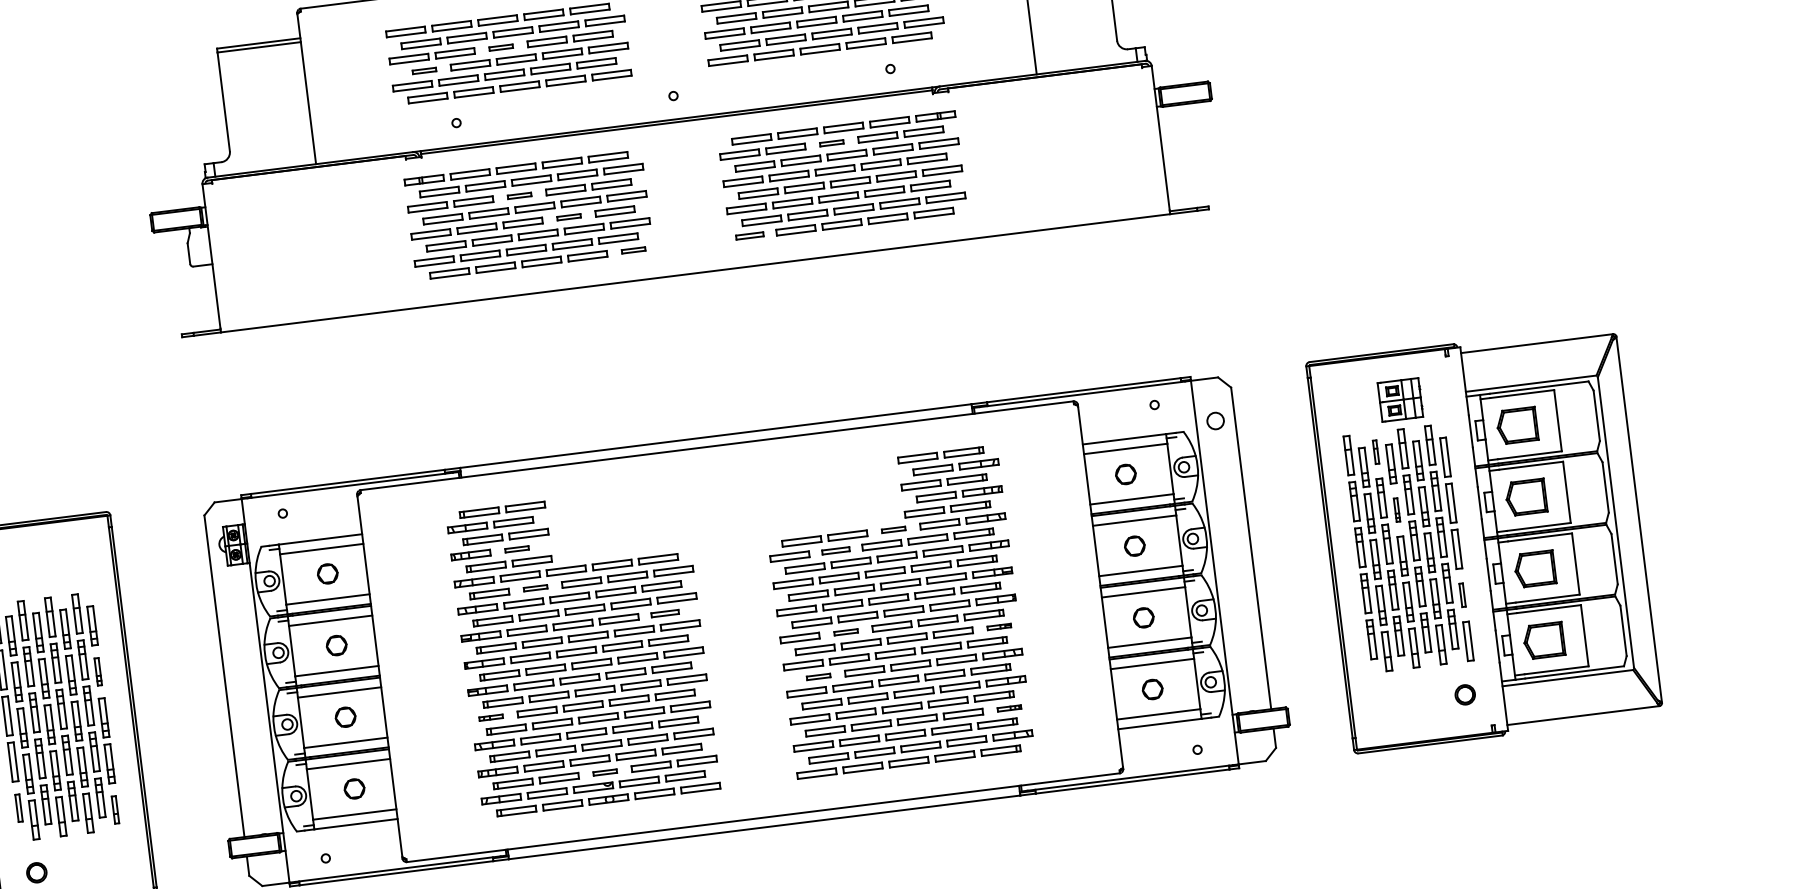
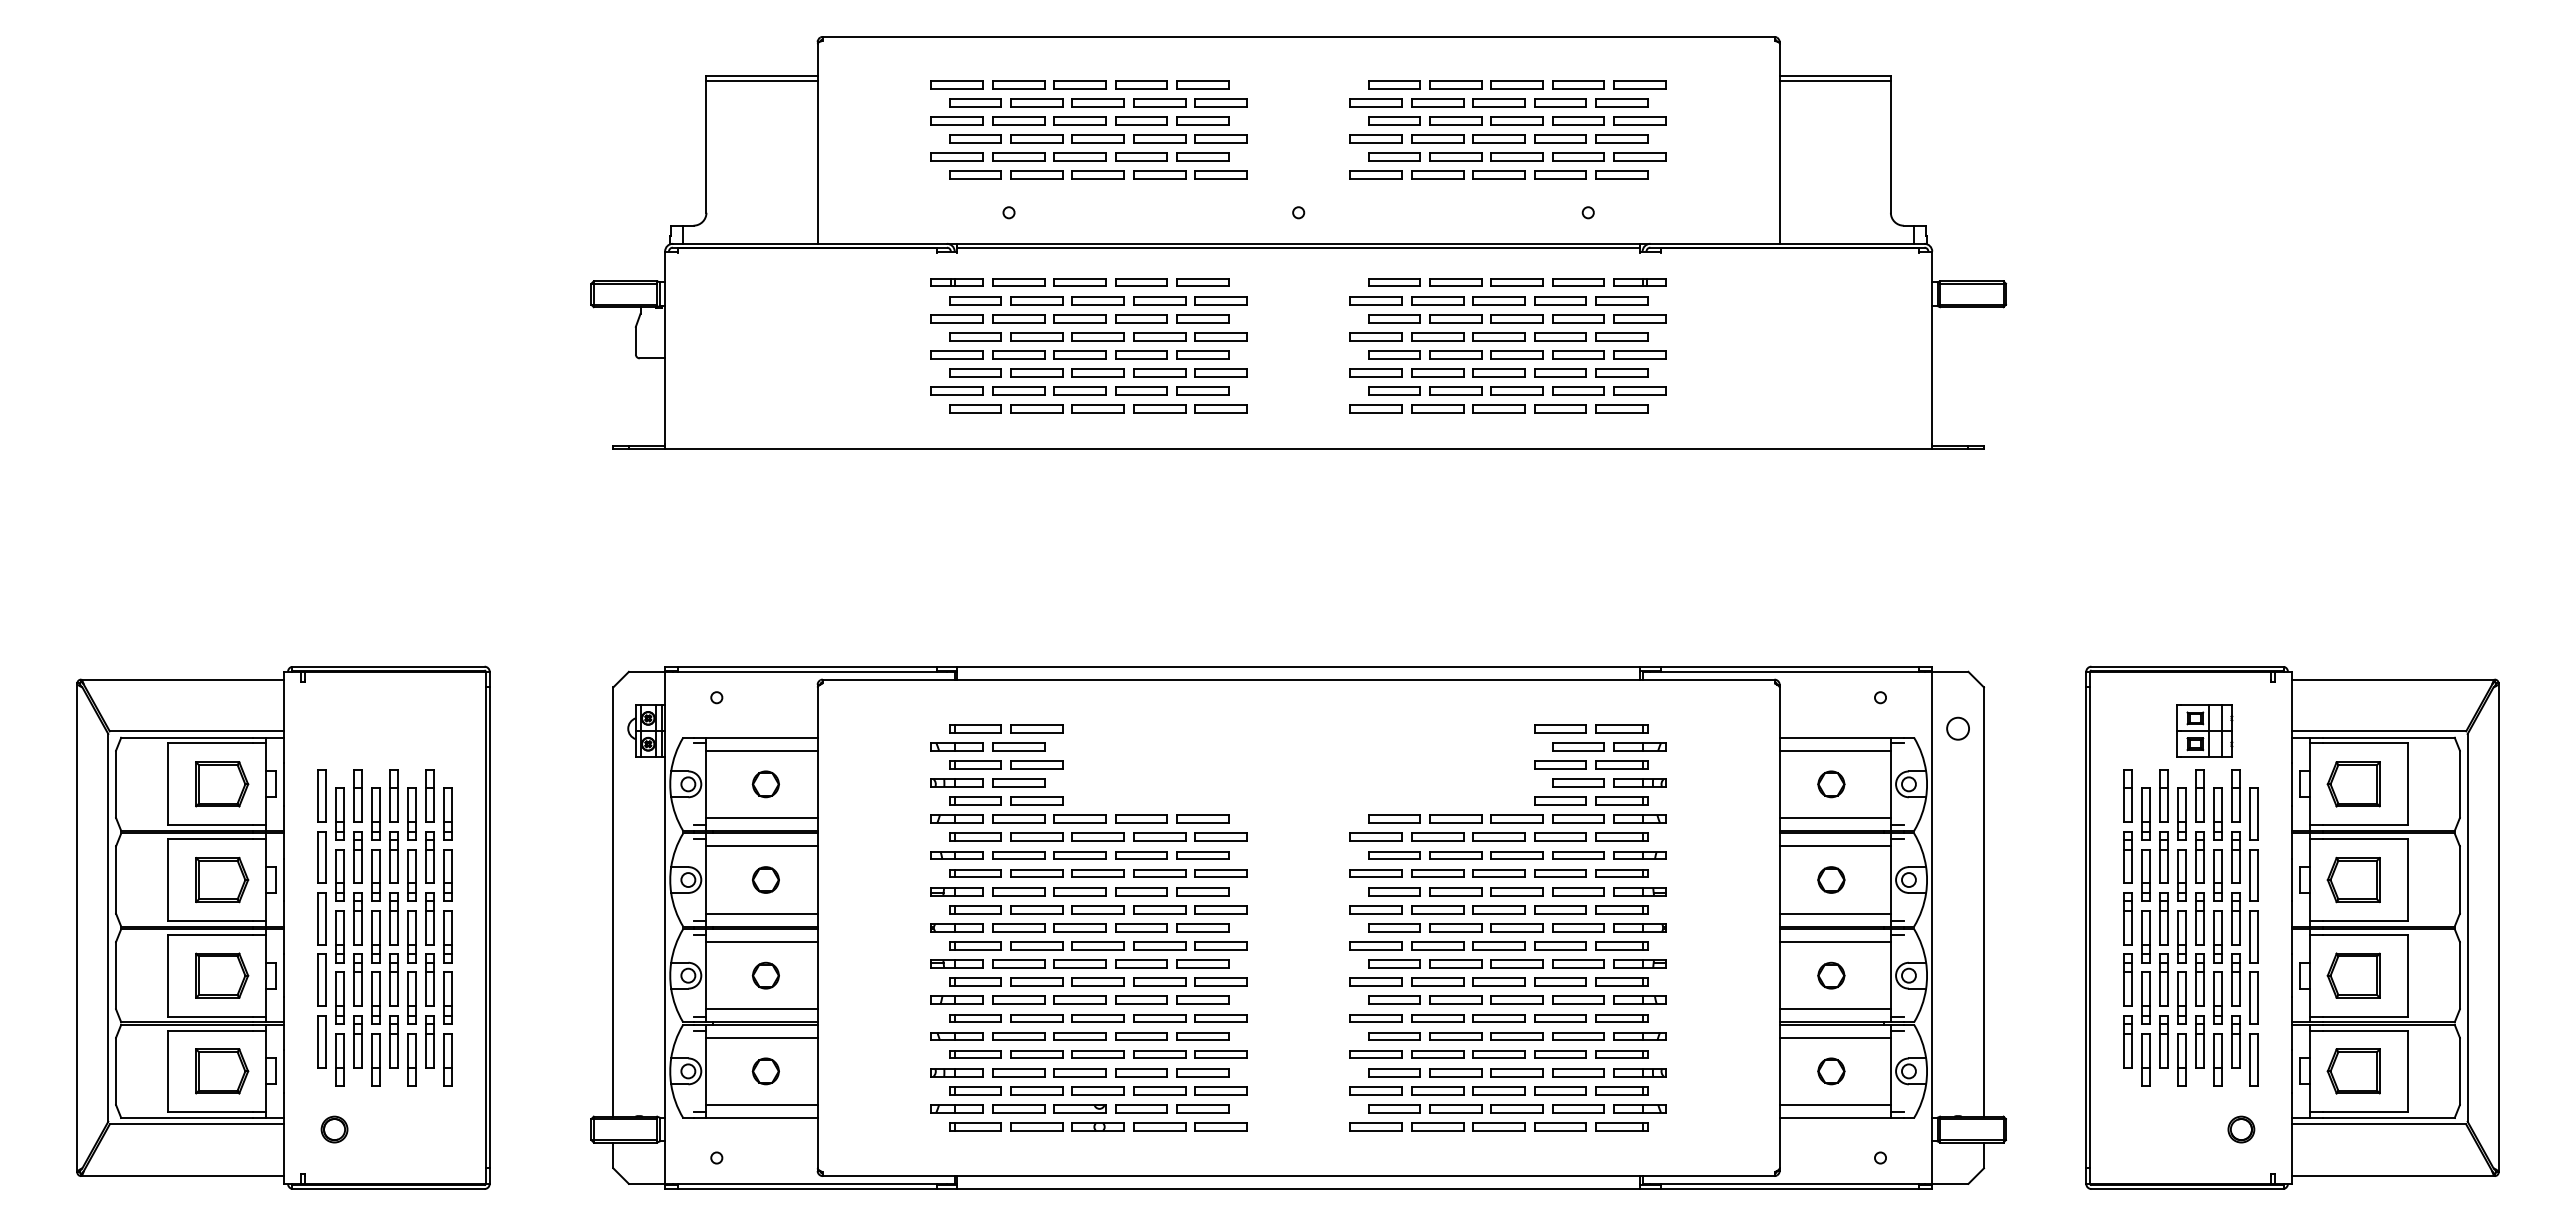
part: (500, 47) -> (1079, 120), size x1.67
part: (424, 70) -> (975, 138), size x1.67
part: (831, 143) -> (1498, 300), size x1.67
part: (519, 195) -> (1079, 318), size x1.67
part: (568, 216) -> (1141, 354), size x1.67
part: (749, 235) -> (1375, 408), size x1.43
part: (633, 249) -> (1220, 408), size x1.67
part: (1375, 451) -> (2163, 795), size x1.67
part: (1396, 510) -> (2181, 875), size x1.67
part: (893, 529) -> (1516, 818), size x1.67
part: (516, 548) -> (1018, 782), size x1.67
part: (835, 550) -> (1437, 836), size x1.43
part: (535, 587) -> (1036, 836), size x1.67
part: (1462, 594) -> (2253, 997), size x1.67
part: (664, 613) -> (1202, 891), size x1.43
part: (998, 626) -> (1639, 963), size x1.67
part: (845, 631) -> (1437, 945), size x1.67
part: (97, 671) -> (447, 875), size x1.43
part: (818, 676) -> (1394, 999), size x1.67
part: (1009, 708) -> (1639, 1072), size x1.67
part: (490, 717) -> (956, 999), size x1.67
part: (604, 772) -> (1097, 1090), size x1.67
part: (18, 808) -> (321, 1041), size x1.43
part: (114, 809) -> (447, 1059), size x1.43

